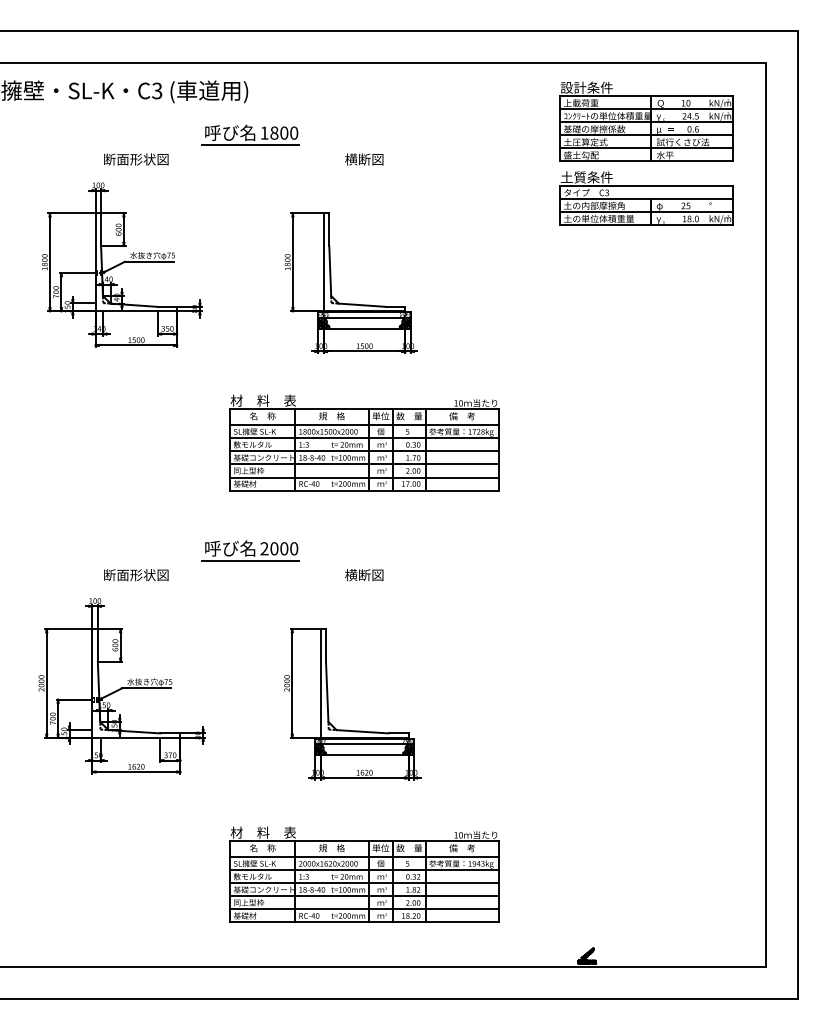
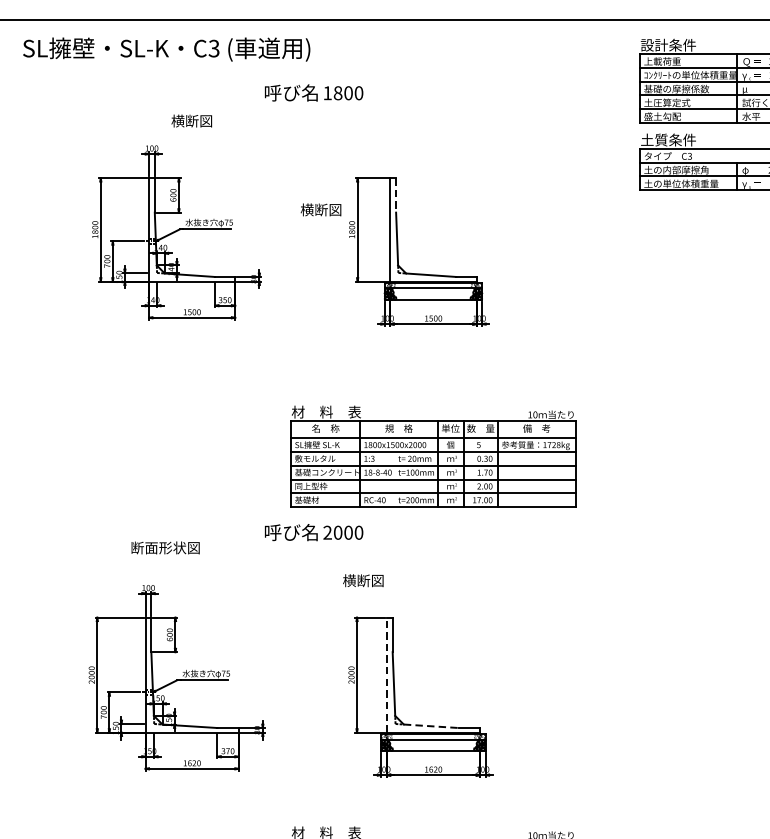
line: (250, 144) -> (312, 105), removed
text: (136, 159) -> (192, 121), 断面形状図 -> 横断図
text: (364, 159) -> (321, 209), moved
line: (329, 230) -> (396, 196), solid -> dashed
part: (364, 442) -> (433, 456), moved
line: (250, 560) -> (312, 545), removed
text: (136, 575) -> (165, 548), moved
text: (364, 575) -> (363, 581), moved
line: (320, 682) -> (386, 674), solid -> dashed
line: (363, 731) -> (432, 725), solid -> dashed

